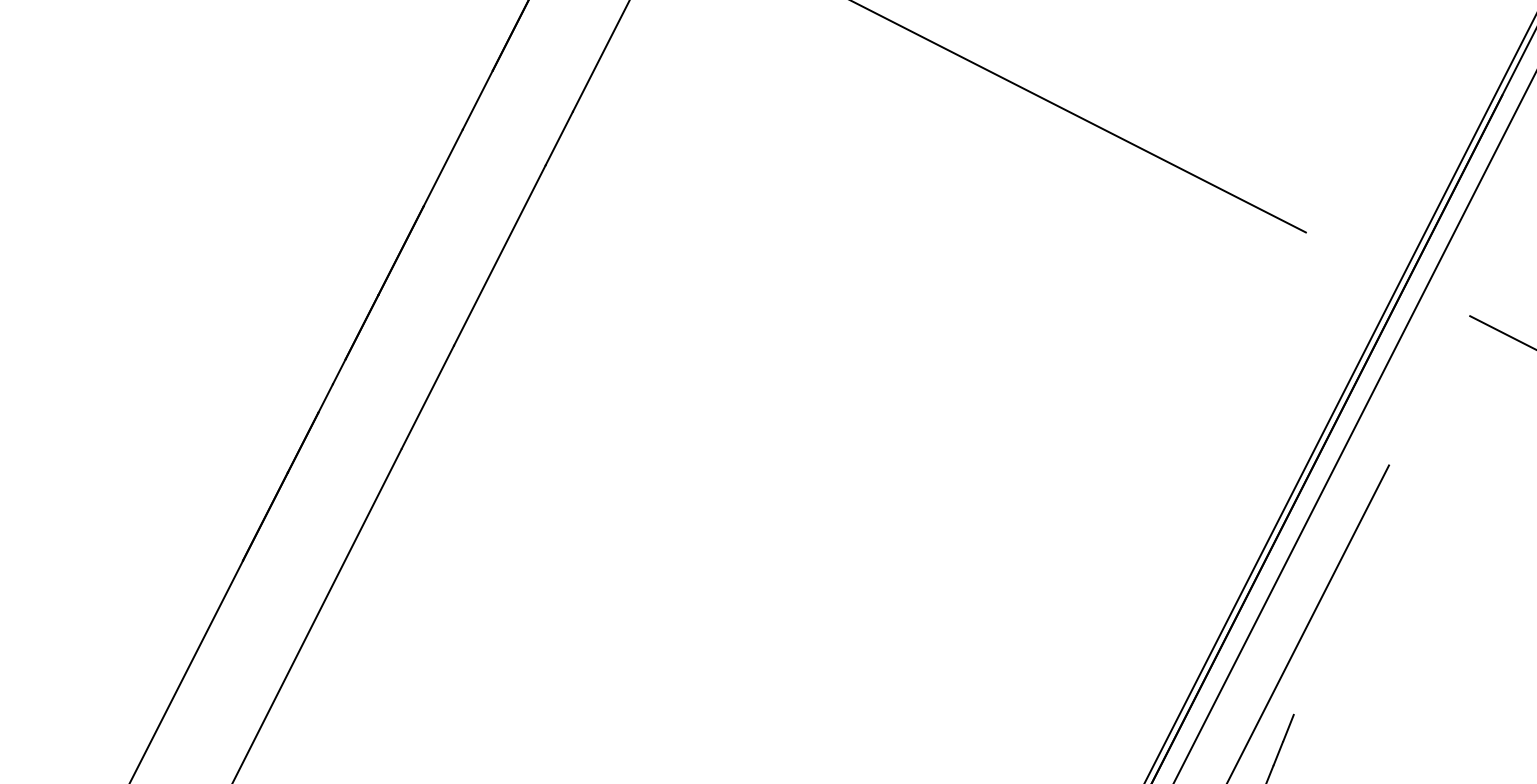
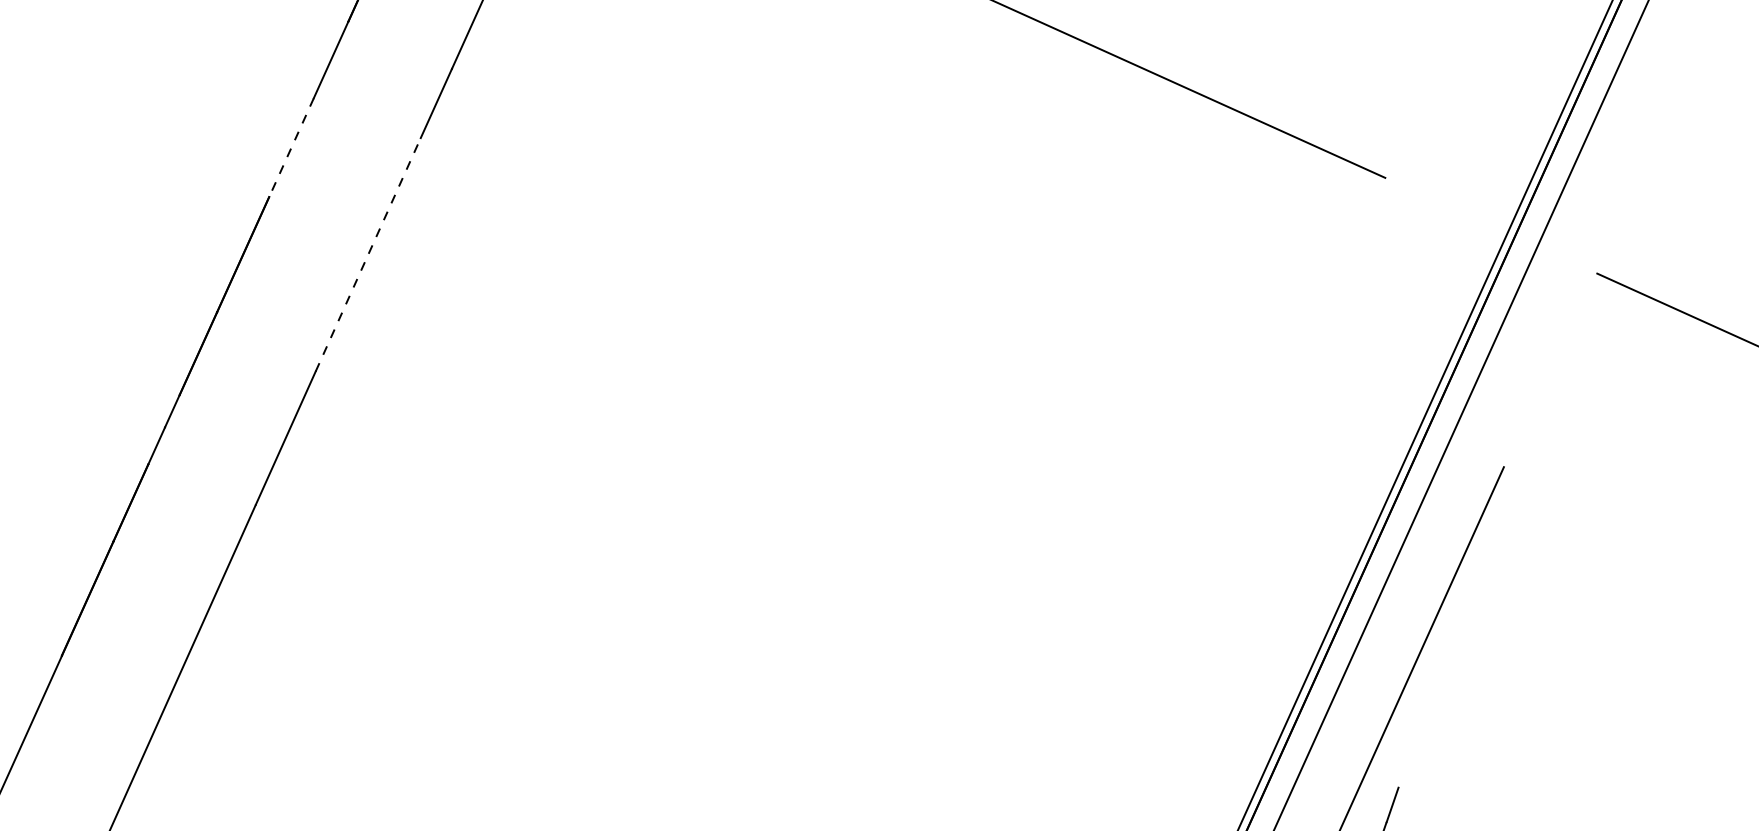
line: (443, 167) -> (291, 147), solid -> dashed
line: (500, 255) -> (369, 254), solid -> dashed

